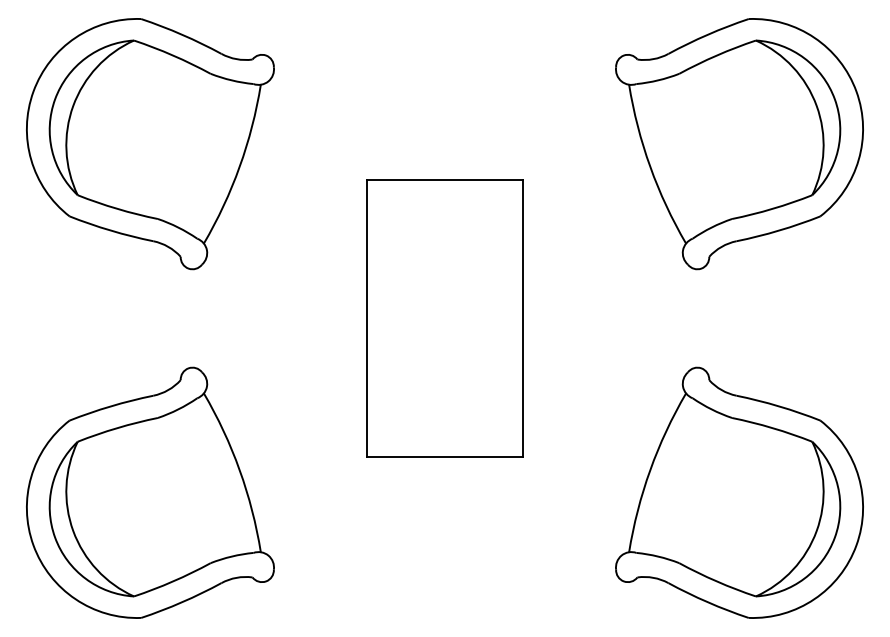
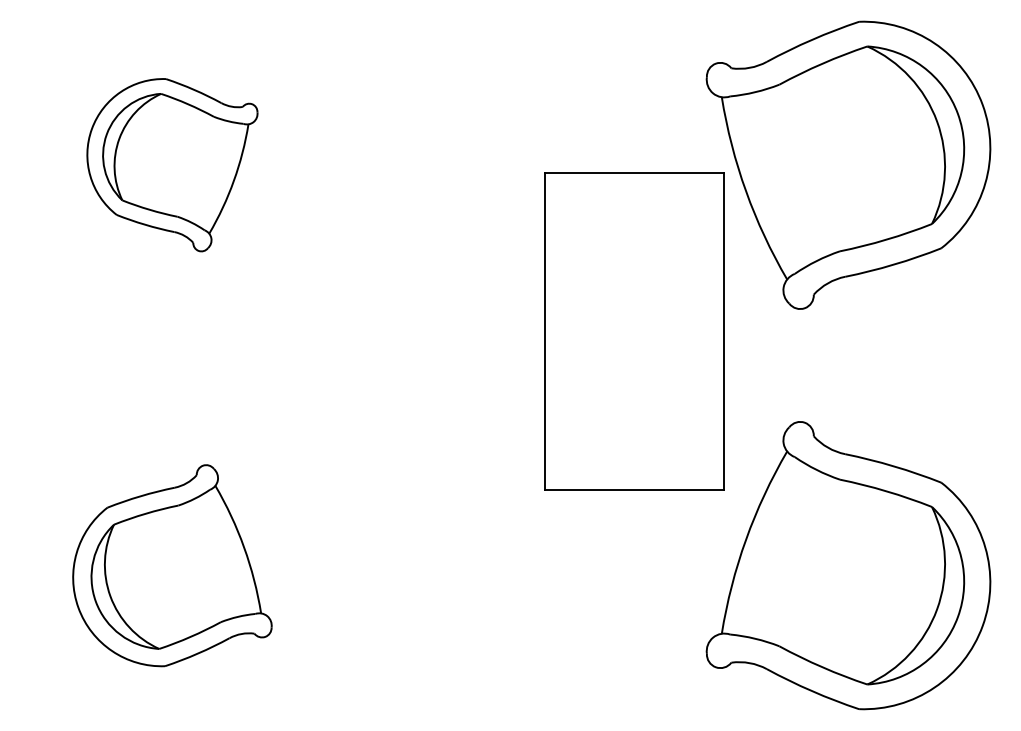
part: (150, 143) -> (172, 164), size x0.6
part: (445, 318) -> (634, 331), moved
part: (150, 492) -> (172, 565), size x0.7

